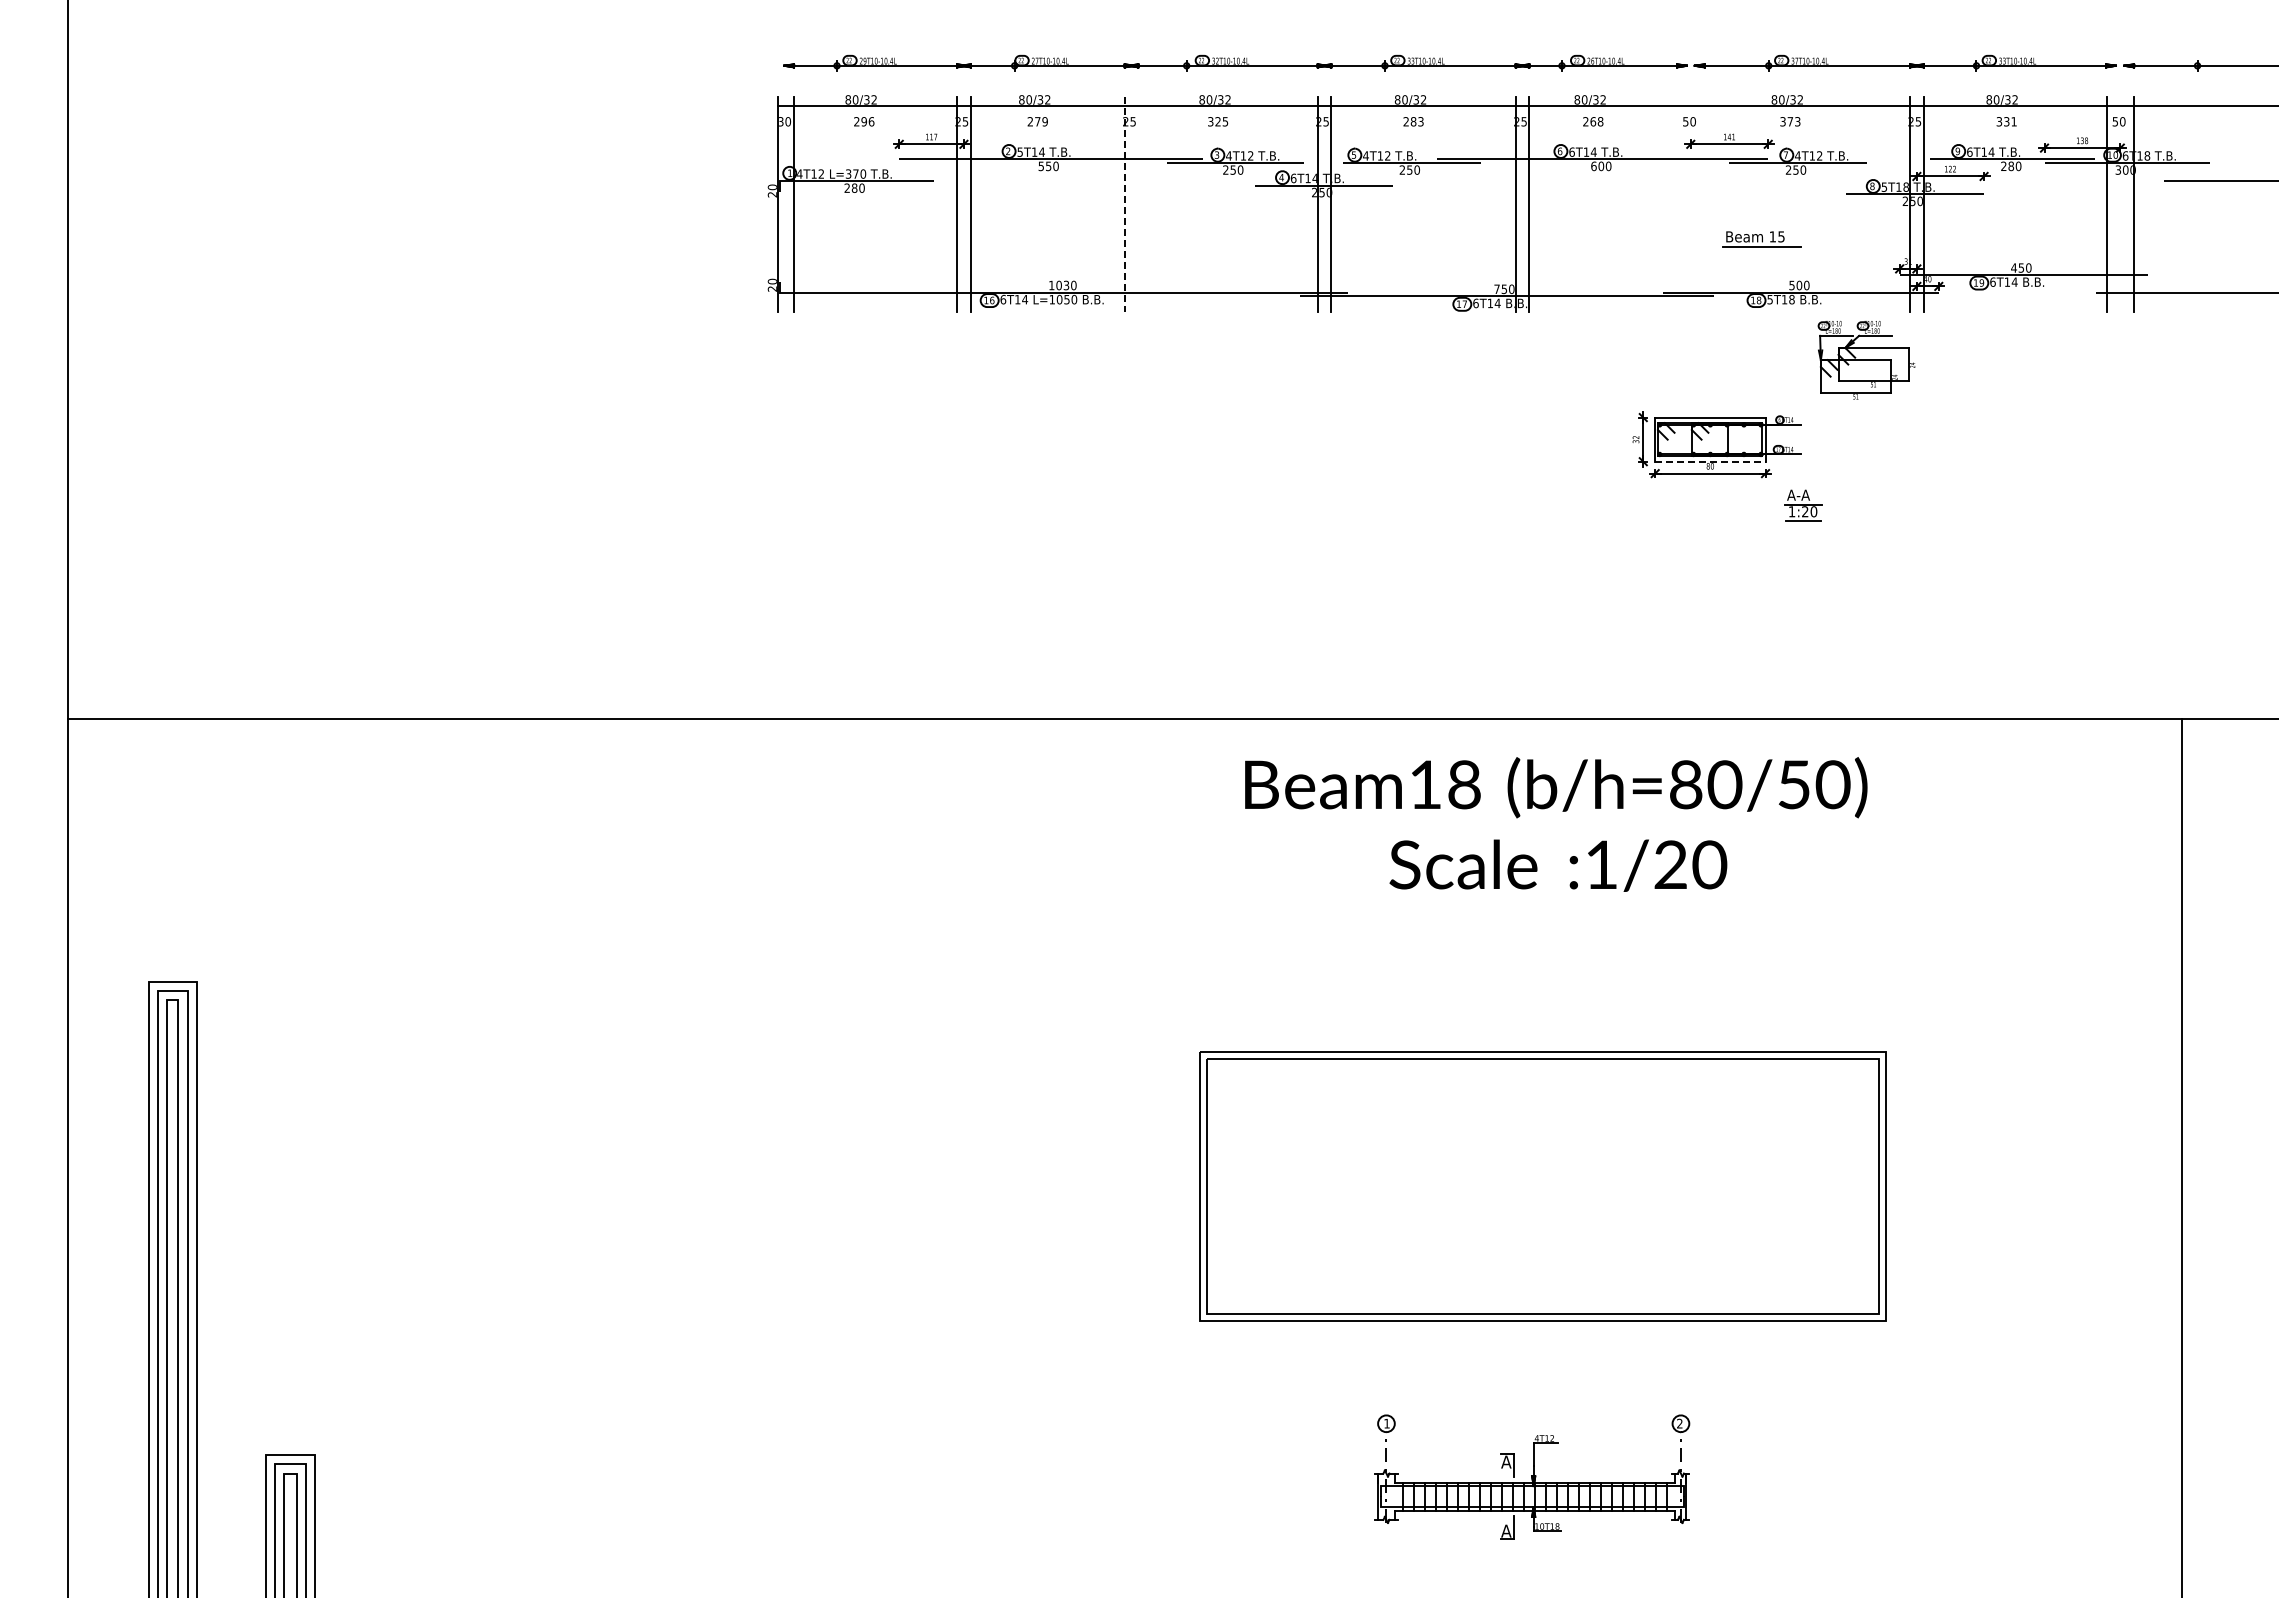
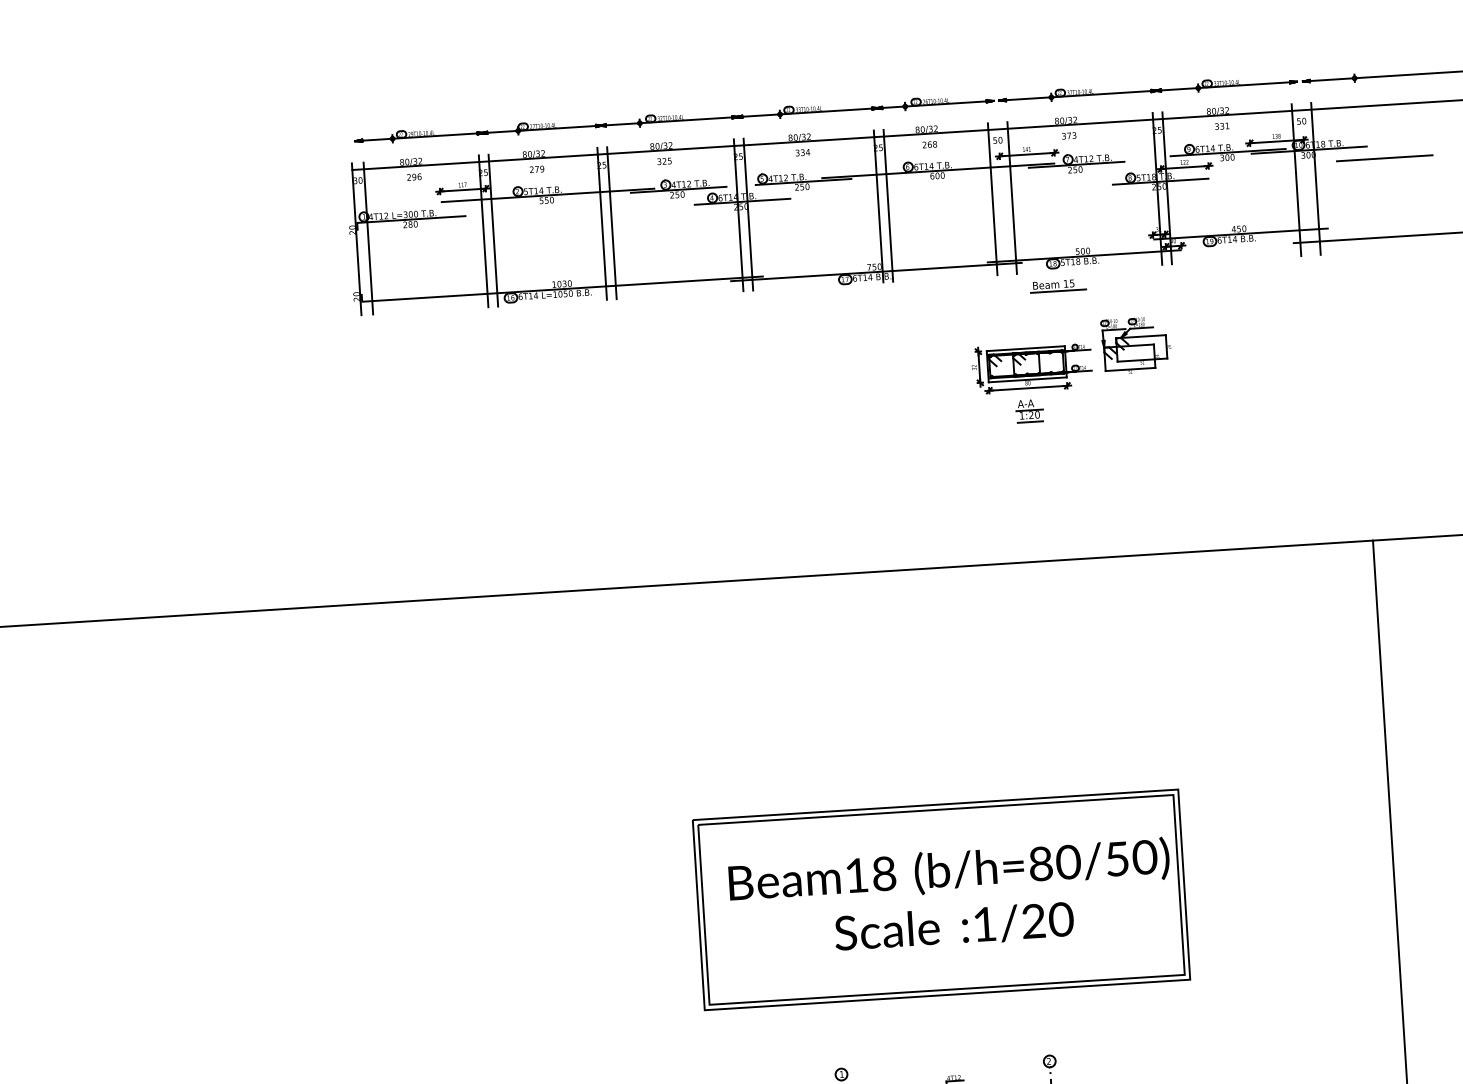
text: (1413, 121) -> (802, 152), 283 -> 334
text: (2007, 166) -> (1224, 157), 280 -> 300
text: (855, 173) -> (410, 214), L=370 -> L=300
line: (1138, 203) -> (611, 222), added
line: (1676, 203) -> (992, 198), added
line: (1704, 203) -> (1012, 197), added
line: (1124, 204) -> (602, 224), dashed -> solid
part: (1761, 239) -> (1058, 286), moved
part: (1866, 360) -> (1136, 345), moved
line: (1710, 461) -> (1027, 379), dashed -> solid
part: (1803, 505) -> (1029, 410), moved
text: (1556, 824) -> (951, 897), moved

